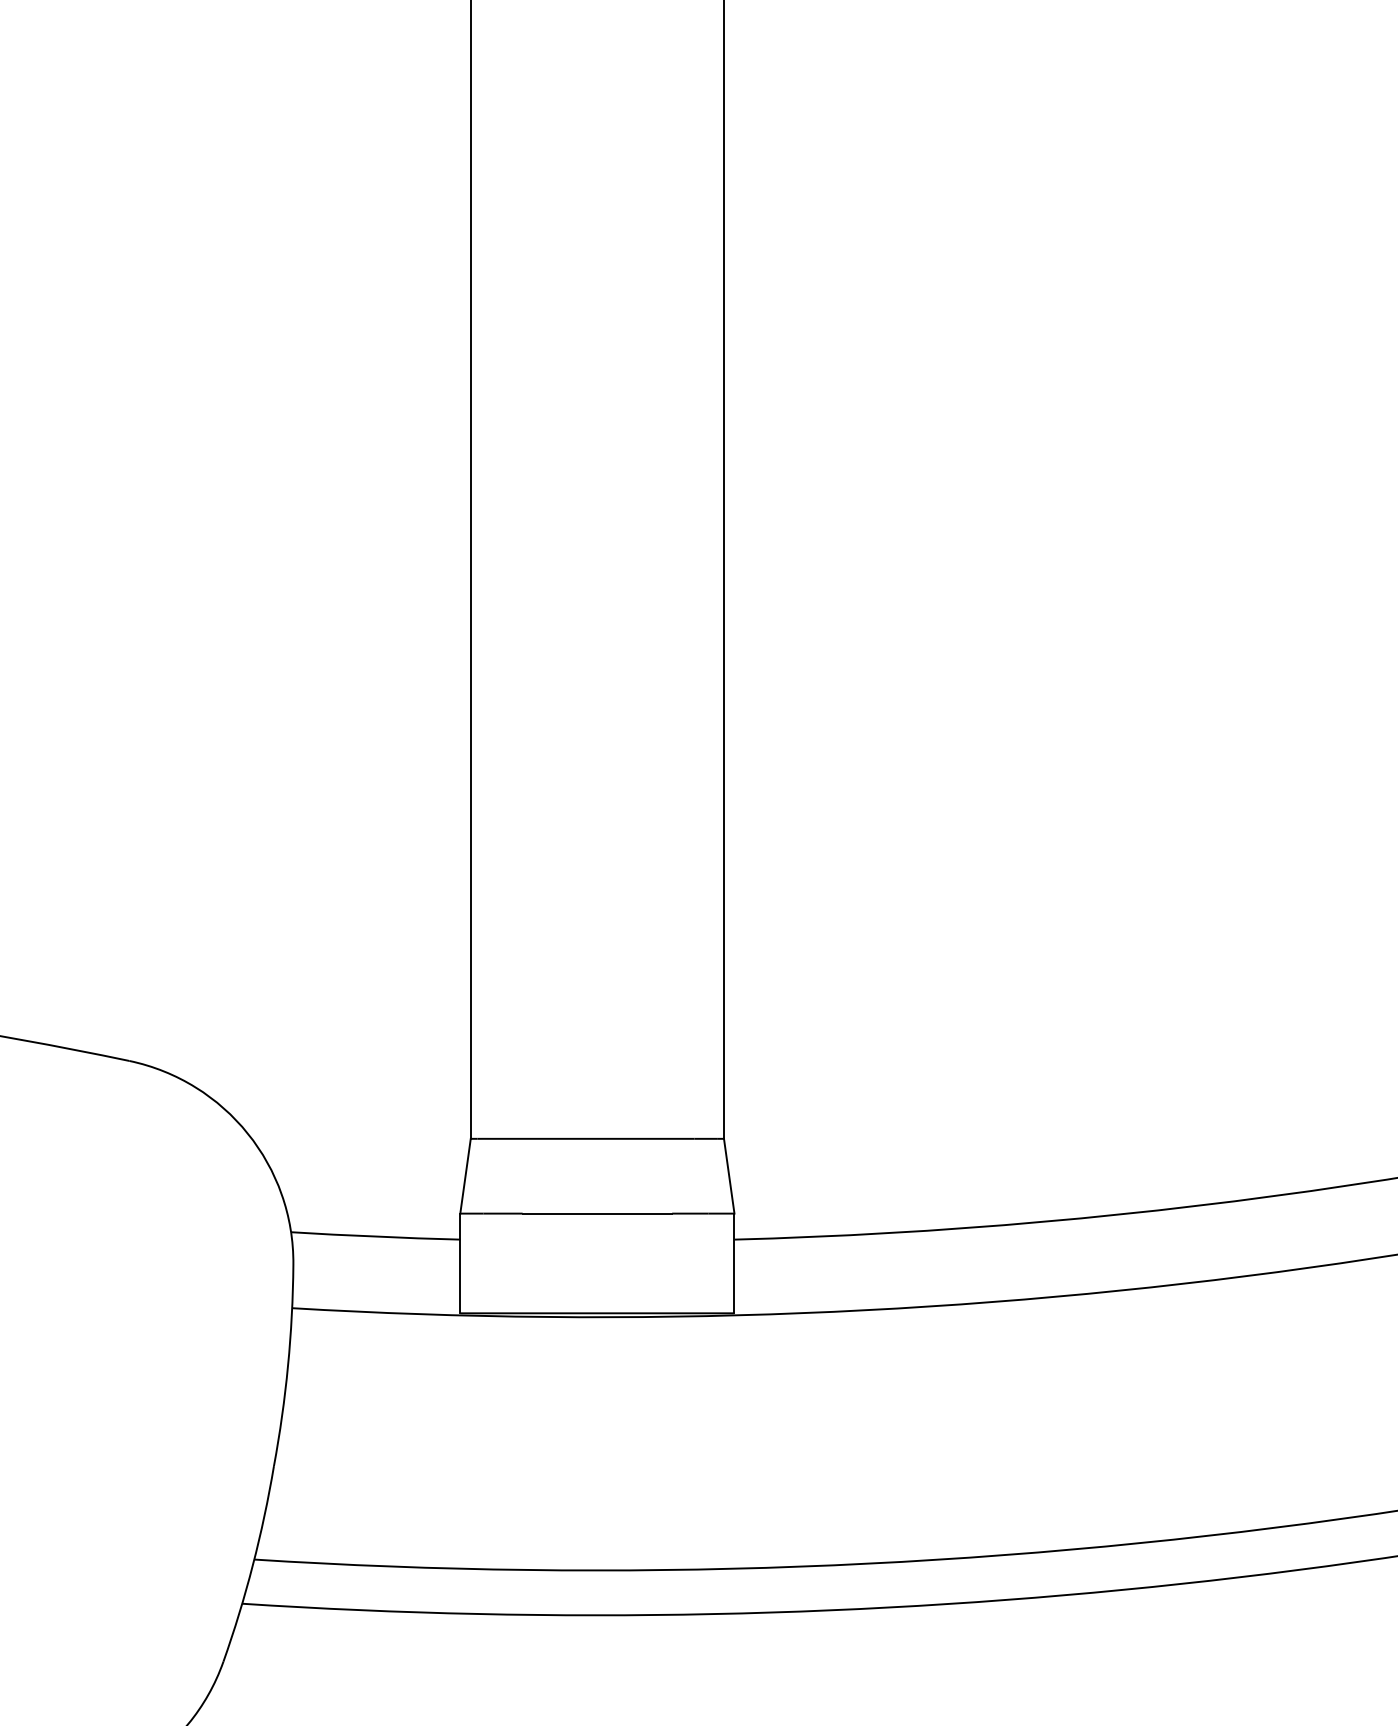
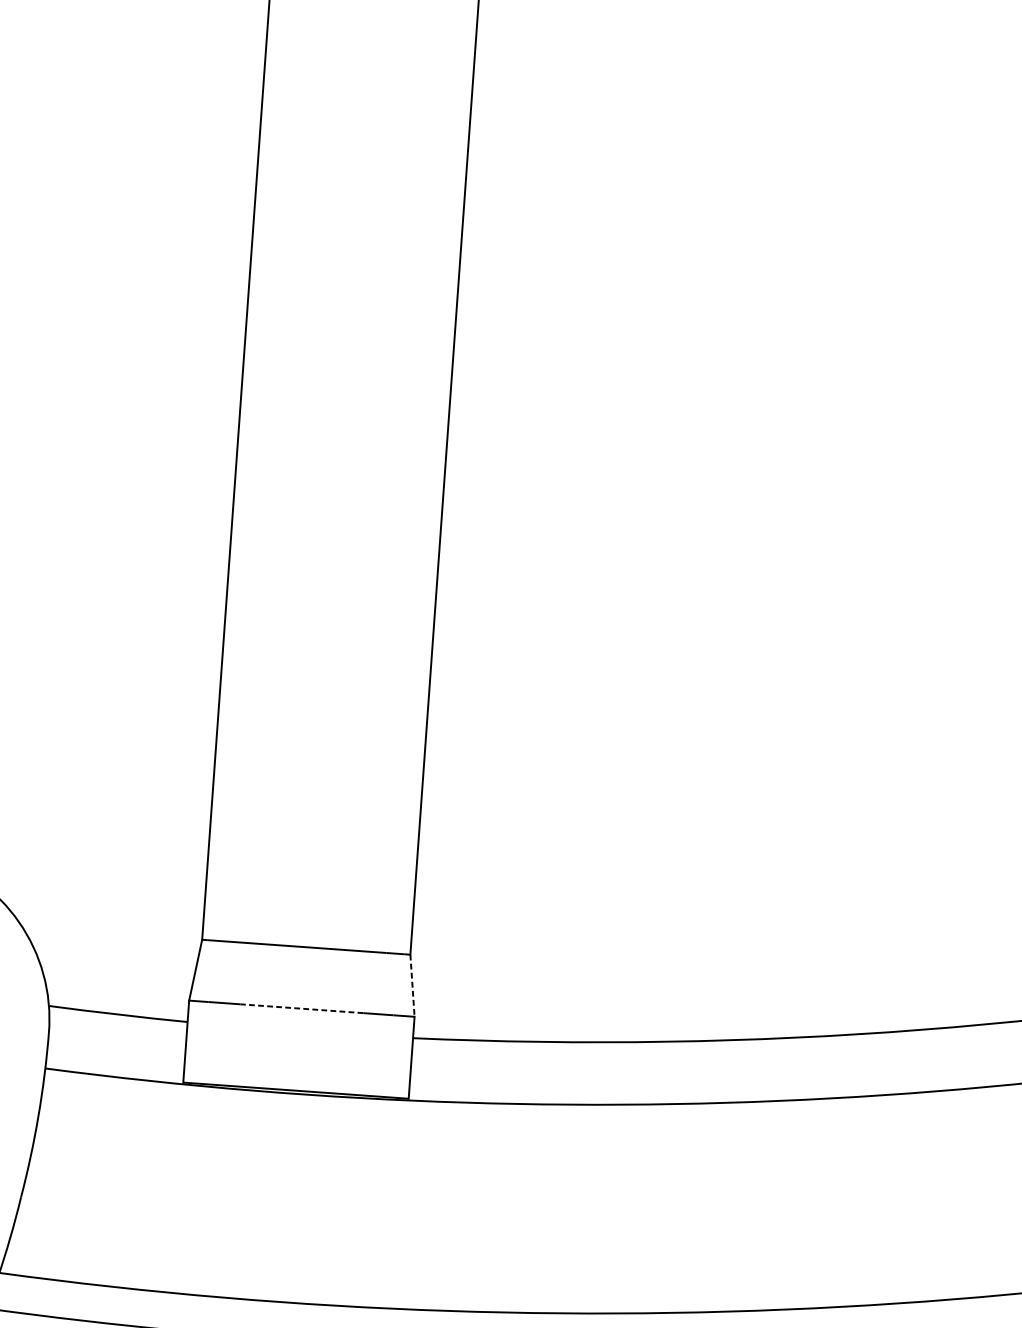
line: (729, 1176) -> (412, 985), solid -> dashed
line: (597, 1213) -> (301, 1008), solid -> dashed

